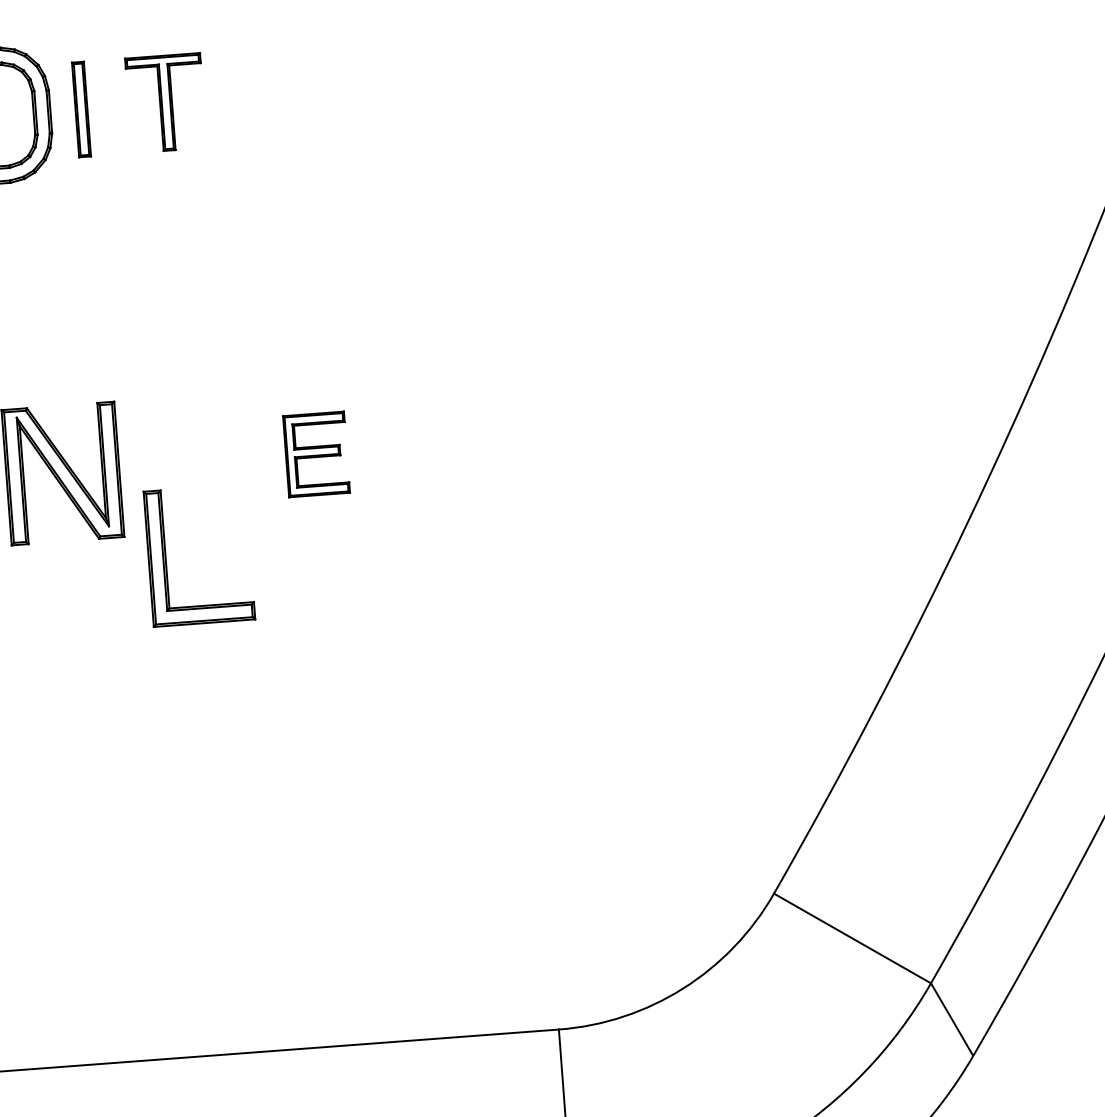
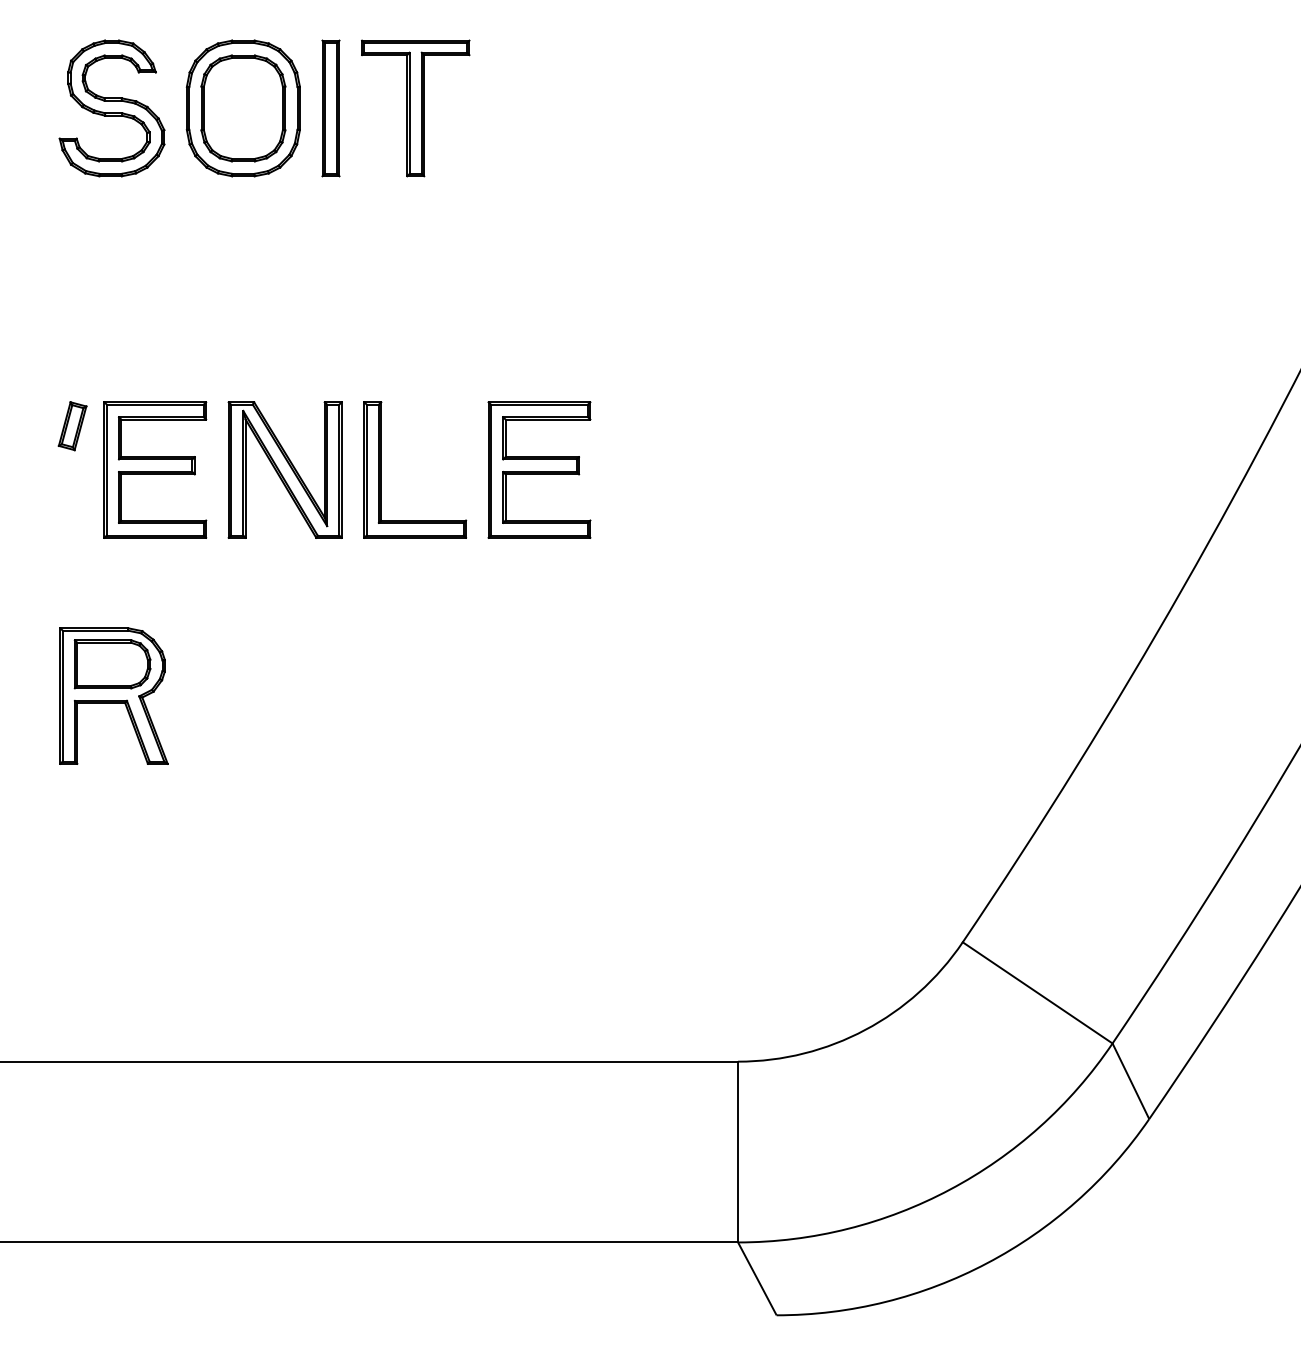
part: (165, 103) -> (415, 108), size x1.43
part: (81, 109) -> (330, 108), size x1.43
part: (316, 453) -> (539, 469), size x1.67
part: (165, 557) -> (381, 469), moved

